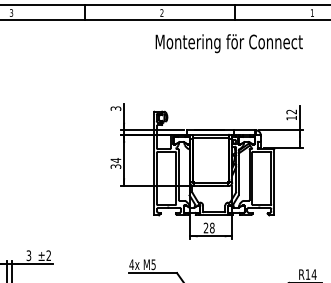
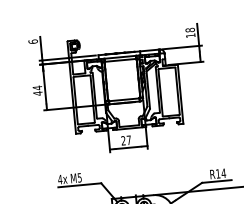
text: (115, 108) -> (32, 41), 3 -> 6
text: (291, 111) -> (190, 29), 12 -> 18
text: (115, 166) -> (37, 93), 34 -> 44
text: (212, 227) -> (129, 139), 28 -> 27

